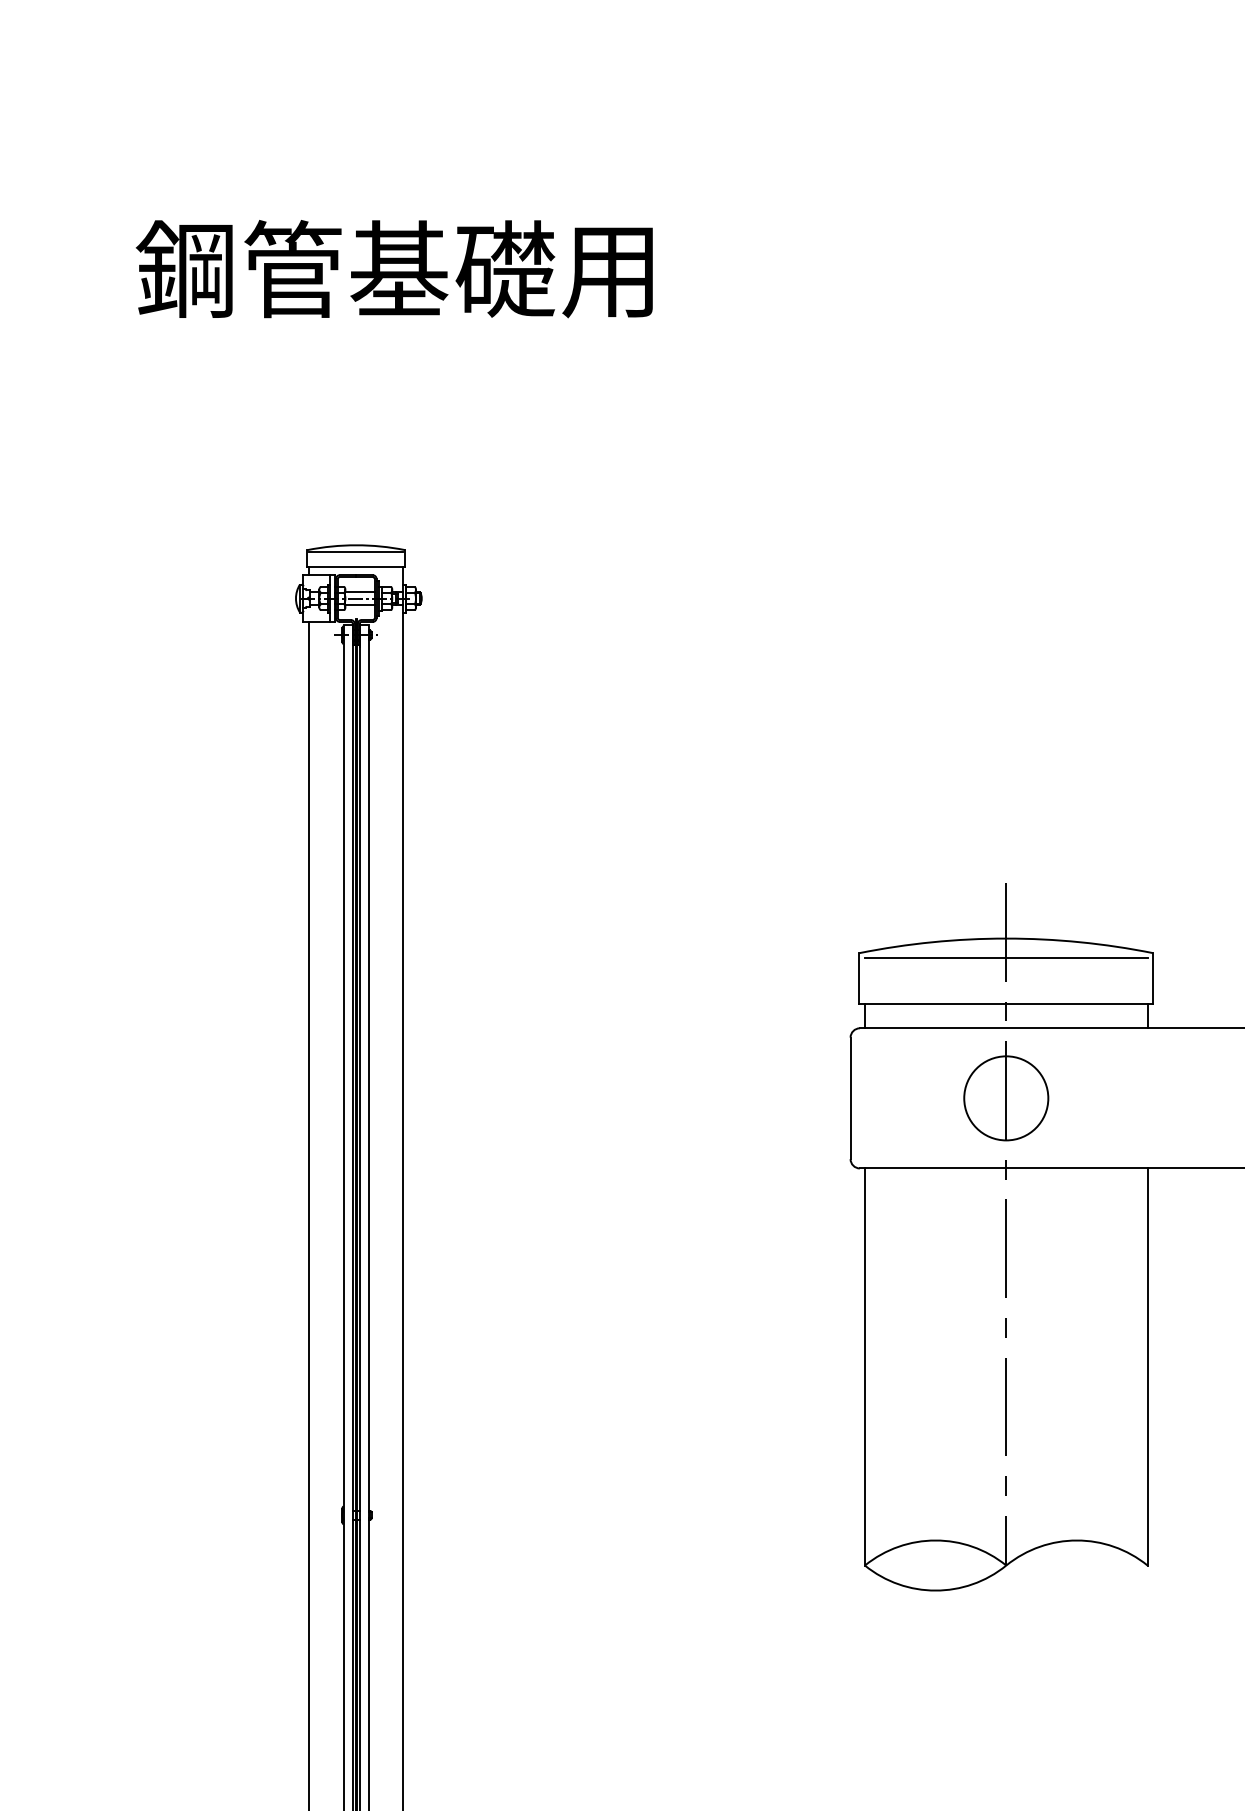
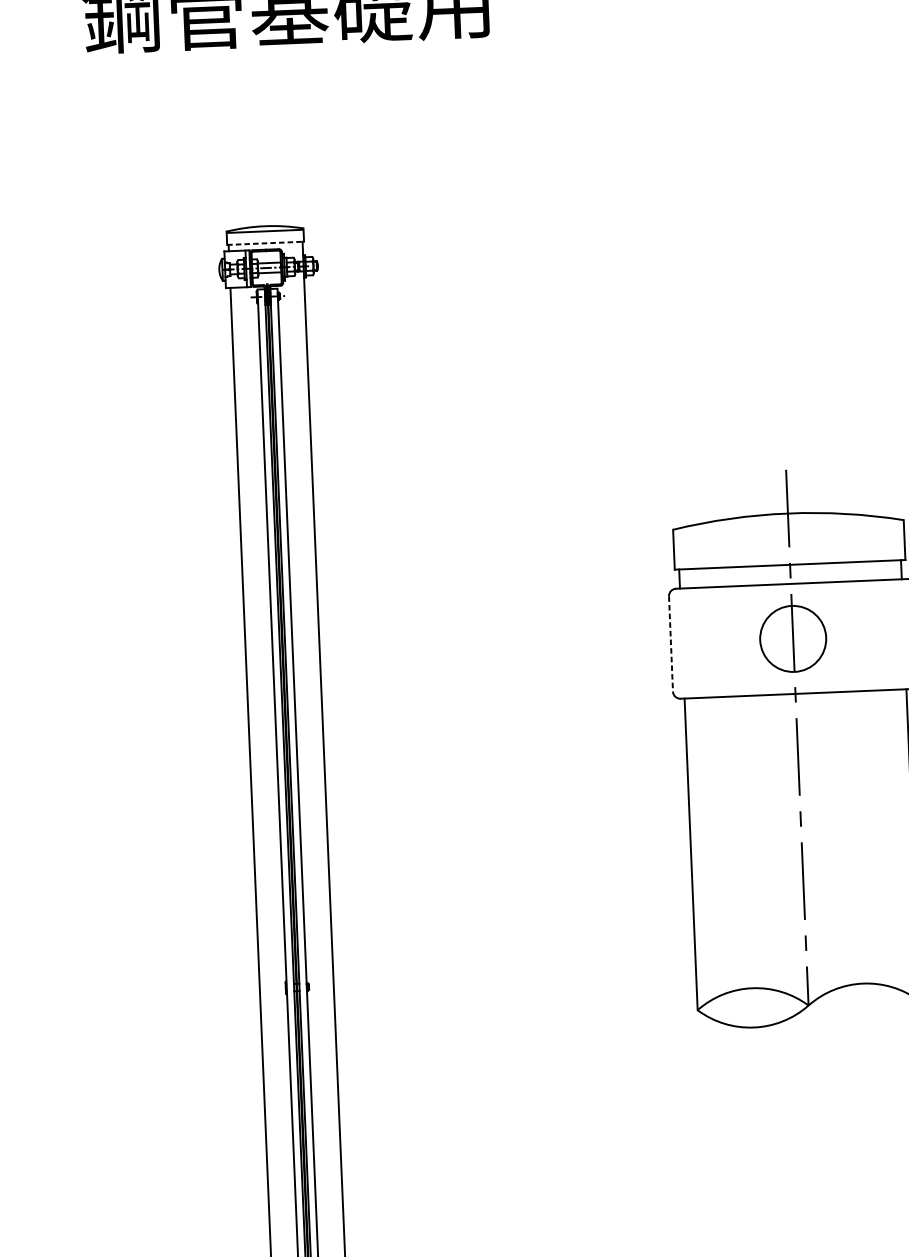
line: (356, 567) -> (265, 243), solid -> dashed
line: (1005, 958) -> (787, 529), removed
line: (850, 1098) -> (670, 644), solid -> dashed

